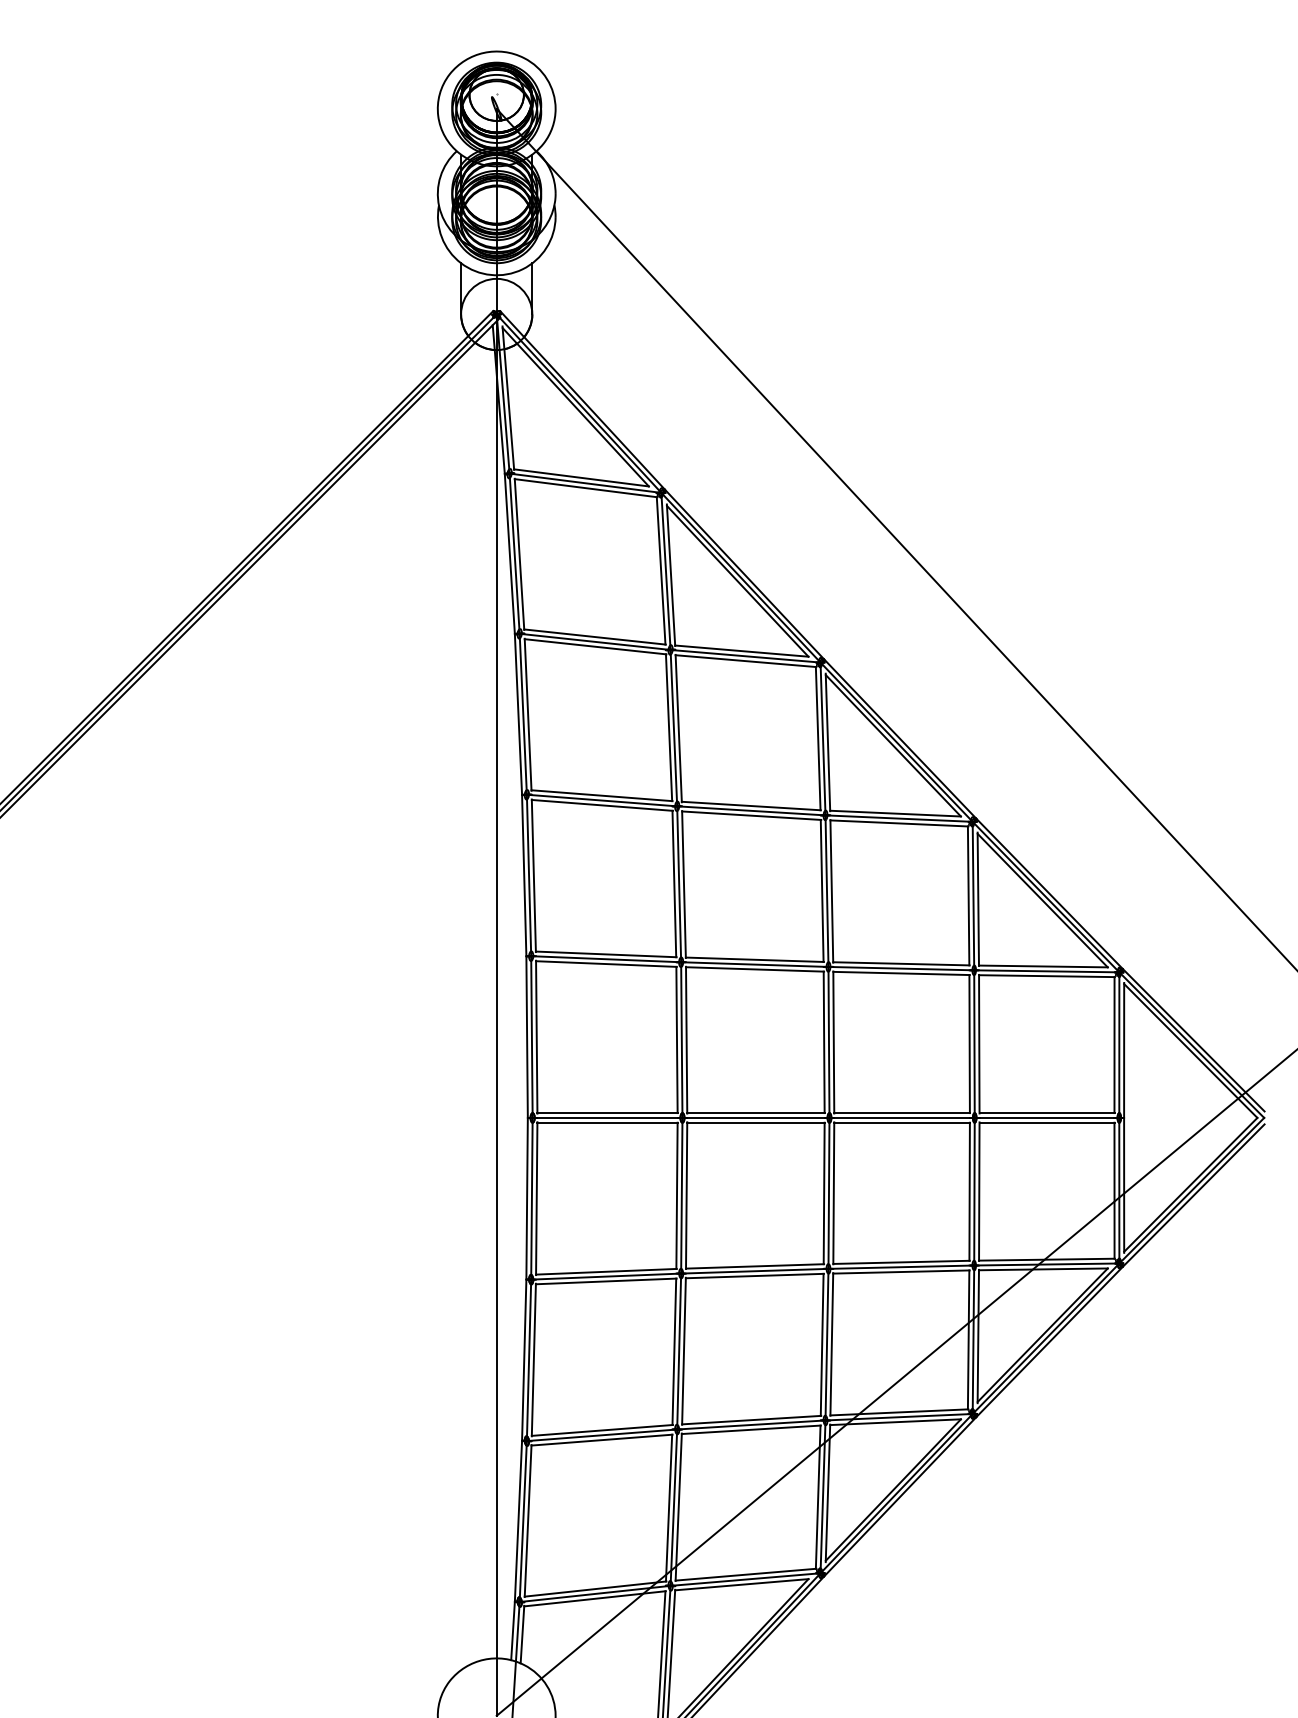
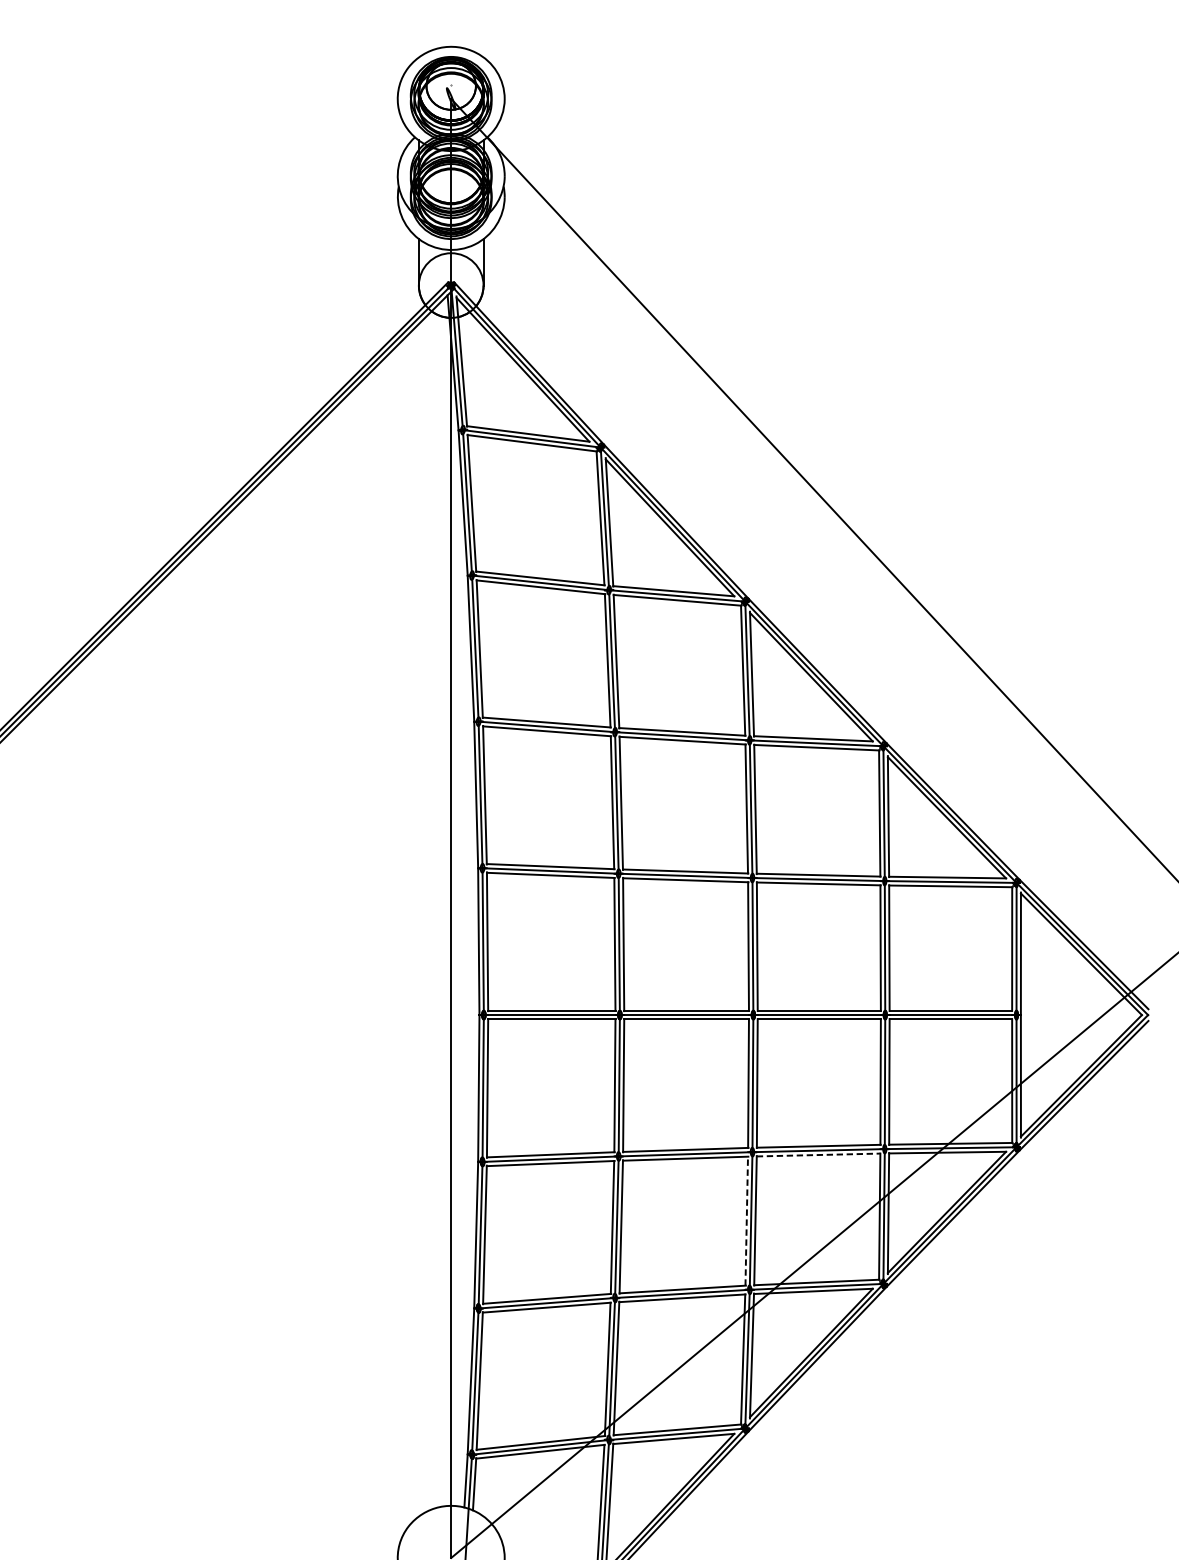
line: (901, 1272) -> (818, 1155), solid -> dashed
line: (822, 1344) -> (747, 1220), solid -> dashed

